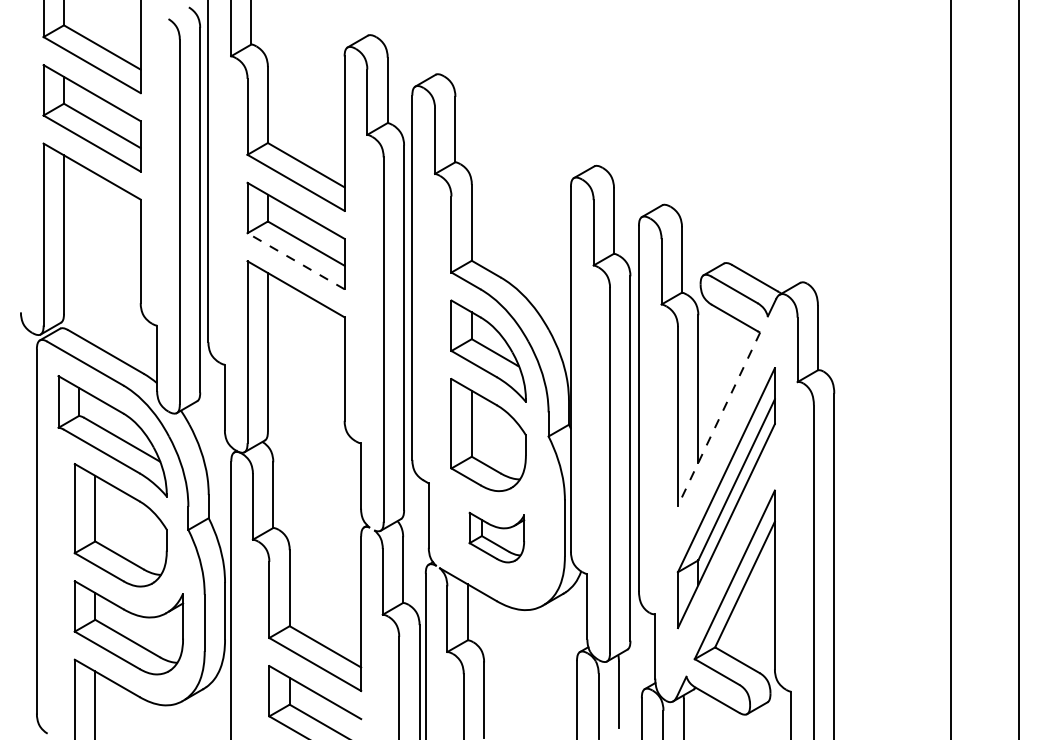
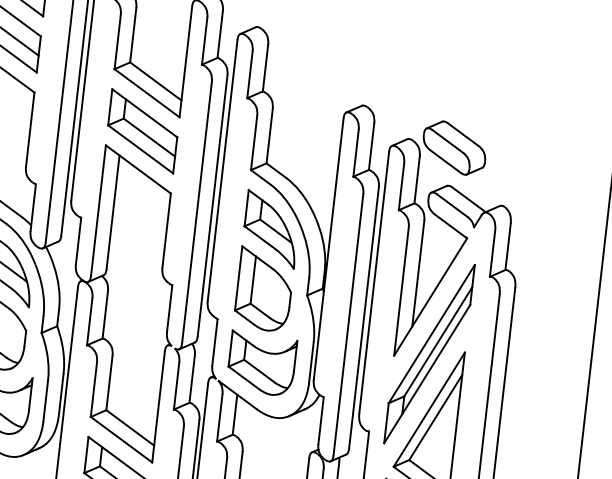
part: (728, 210) -> (454, 148), added
line: (295, 261) -> (140, 149), dashed -> solid
line: (719, 419) -> (430, 297), dashed -> solid
part: (496, 537) -> (261, 363), size x1.67

